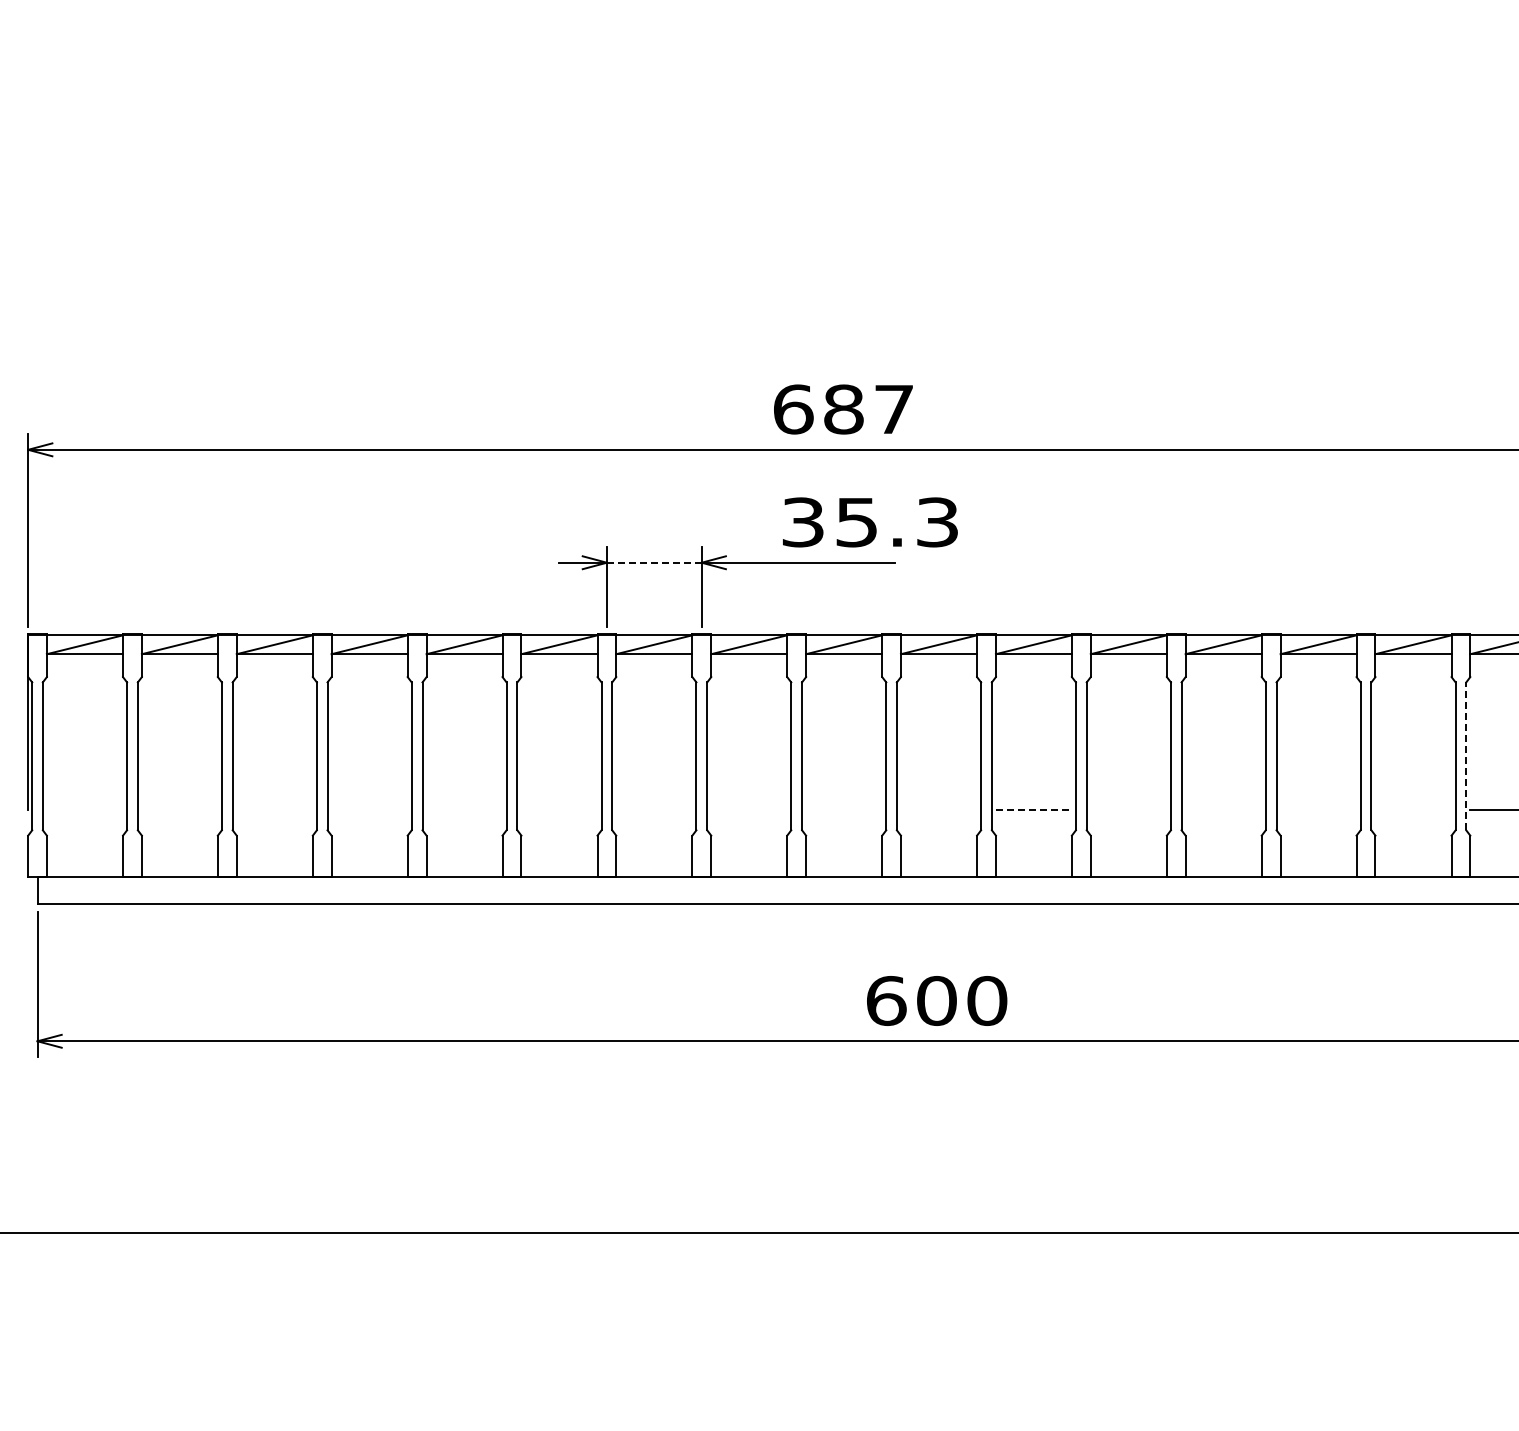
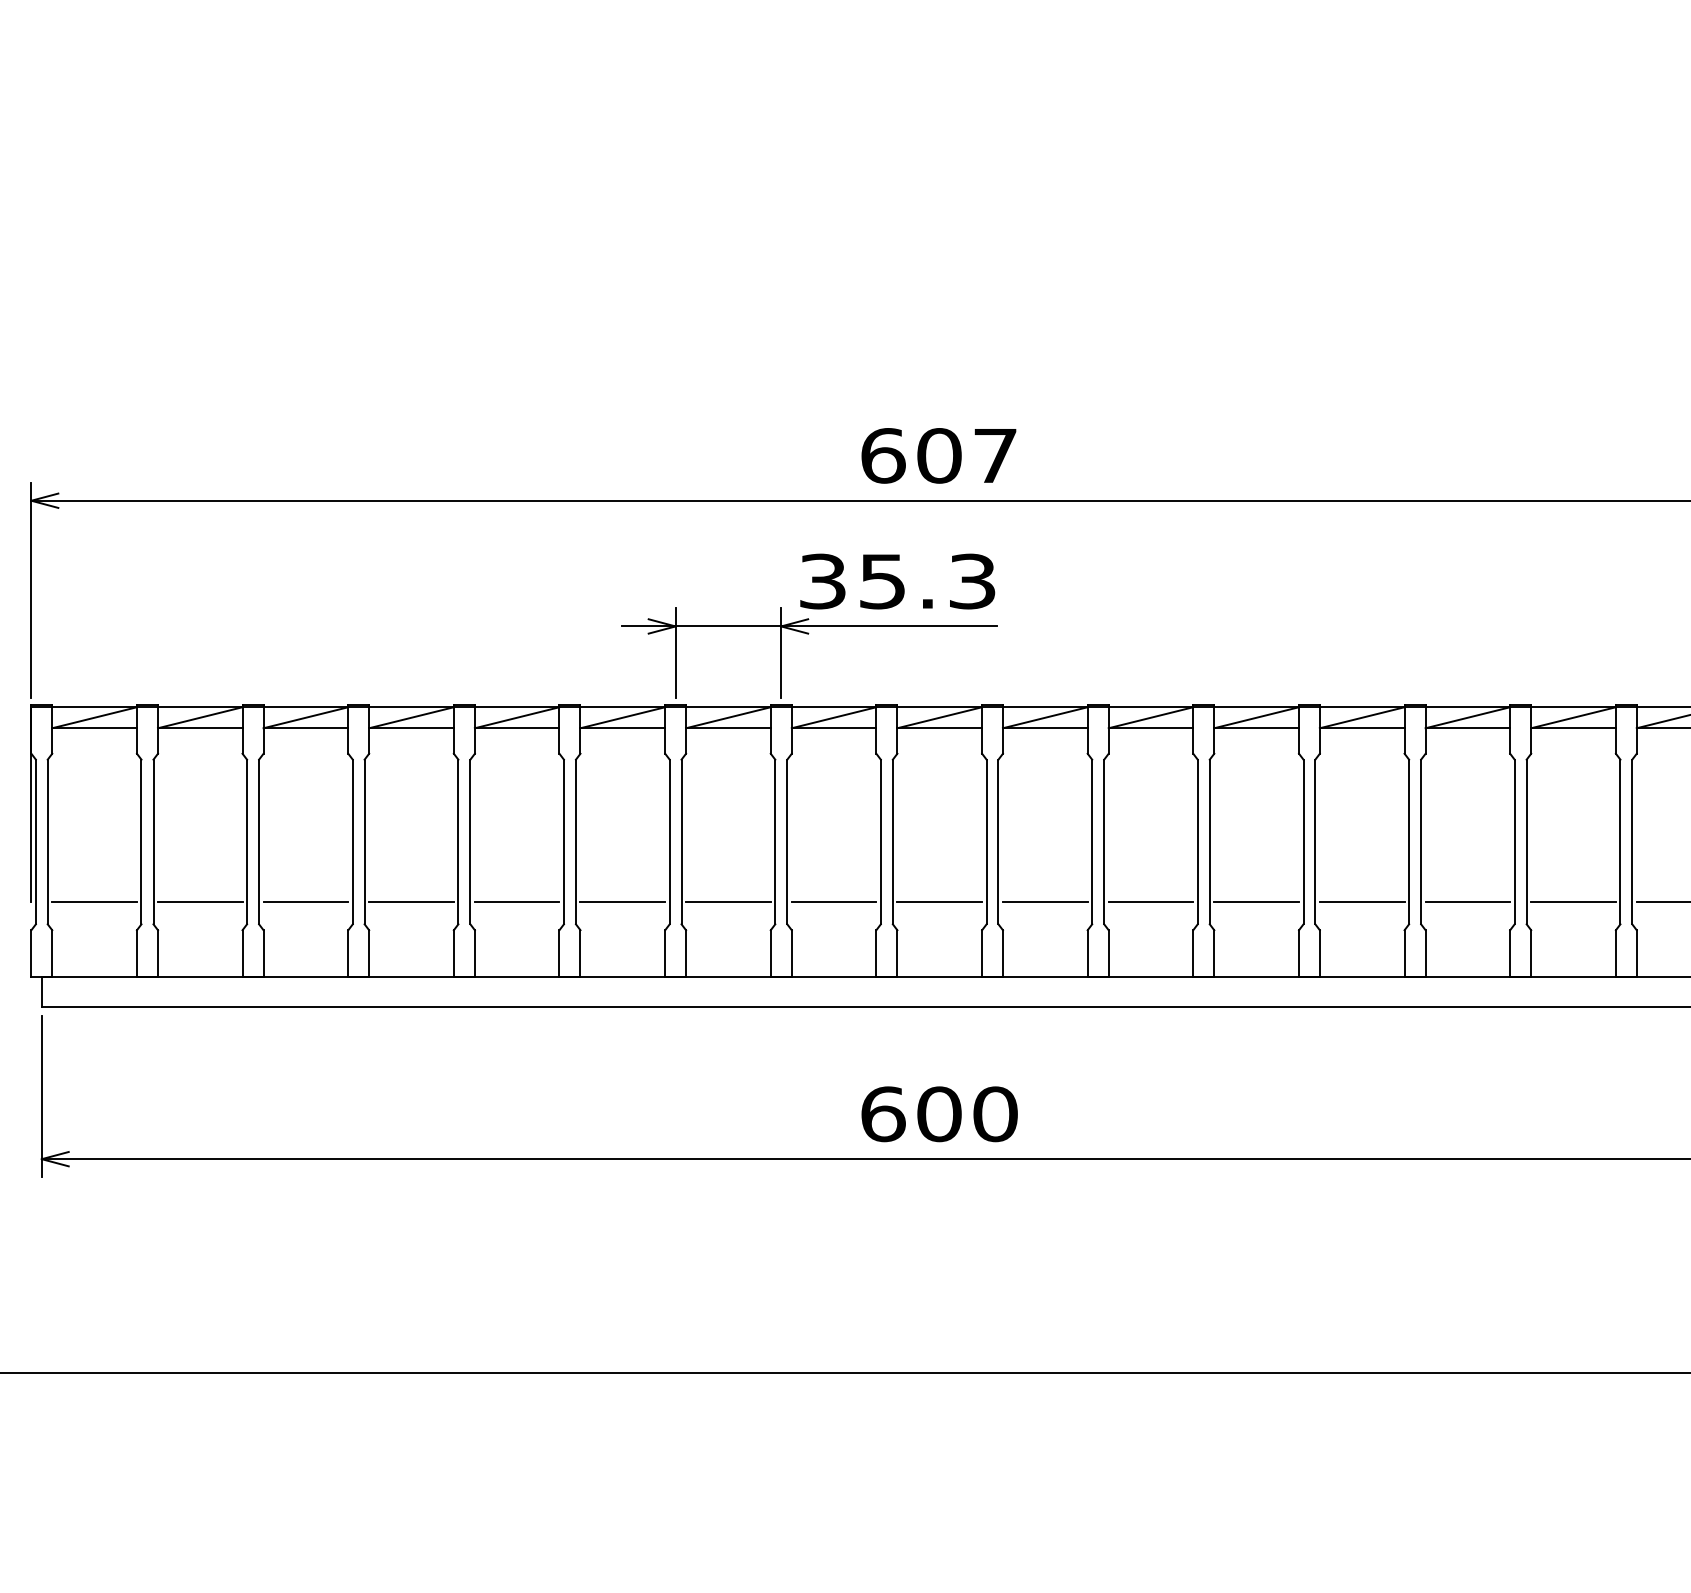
text: (843, 409) -> (939, 455), 687 -> 607
text: (870, 522) -> (897, 581), moved
line: (654, 562) -> (728, 626), dashed -> solid
line: (1466, 756) -> (1632, 842), dashed -> solid
line: (84, 810) -> (94, 902), added
line: (179, 810) -> (199, 902), added
line: (274, 810) -> (305, 902), added
line: (369, 810) -> (411, 902), added
line: (464, 810) -> (517, 902), added
line: (559, 810) -> (622, 902), added
line: (654, 810) -> (728, 902), added
line: (749, 810) -> (834, 902), added
line: (844, 810) -> (940, 902), added
line: (938, 810) -> (1044, 902), added
line: (1033, 810) -> (1150, 902), dashed -> solid
line: (1128, 810) -> (1256, 902), added
line: (1223, 810) -> (1362, 902), added
line: (1318, 810) -> (1467, 902), added
line: (1413, 810) -> (1573, 902), added
text: (937, 1000) -> (940, 1113), moved

